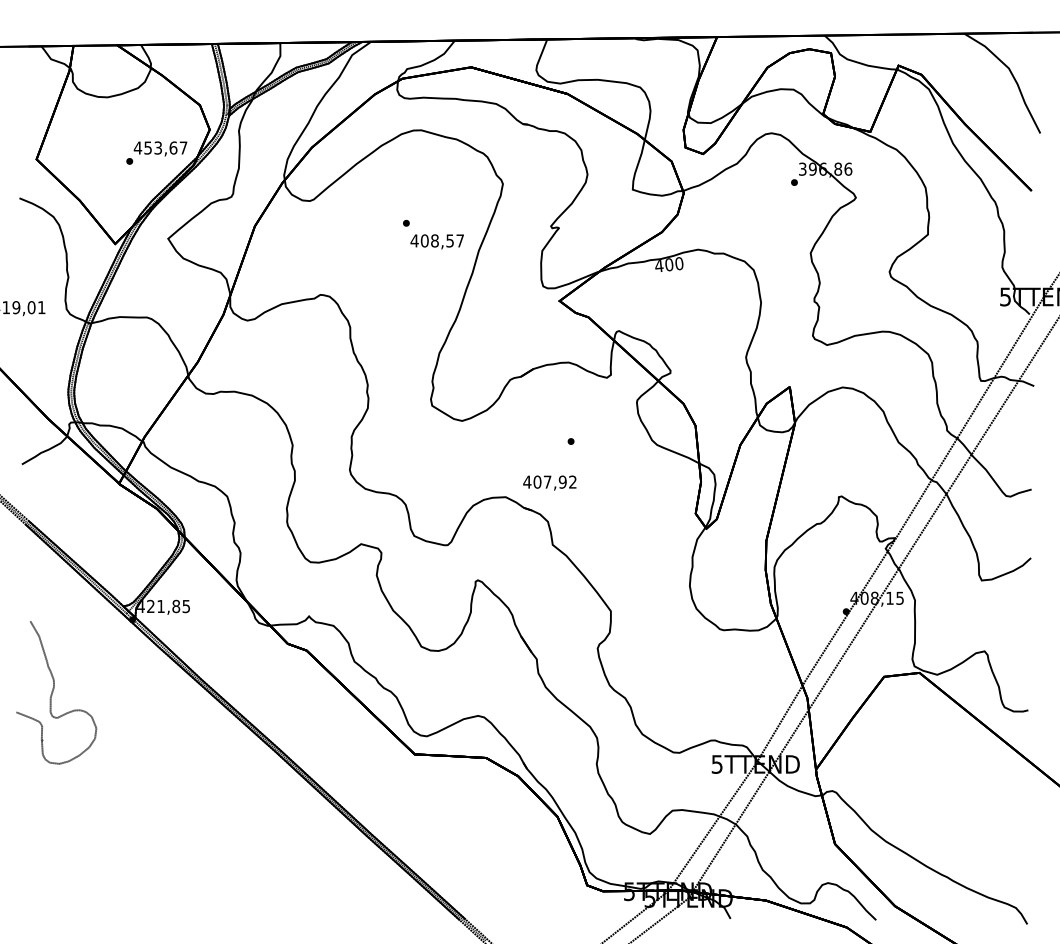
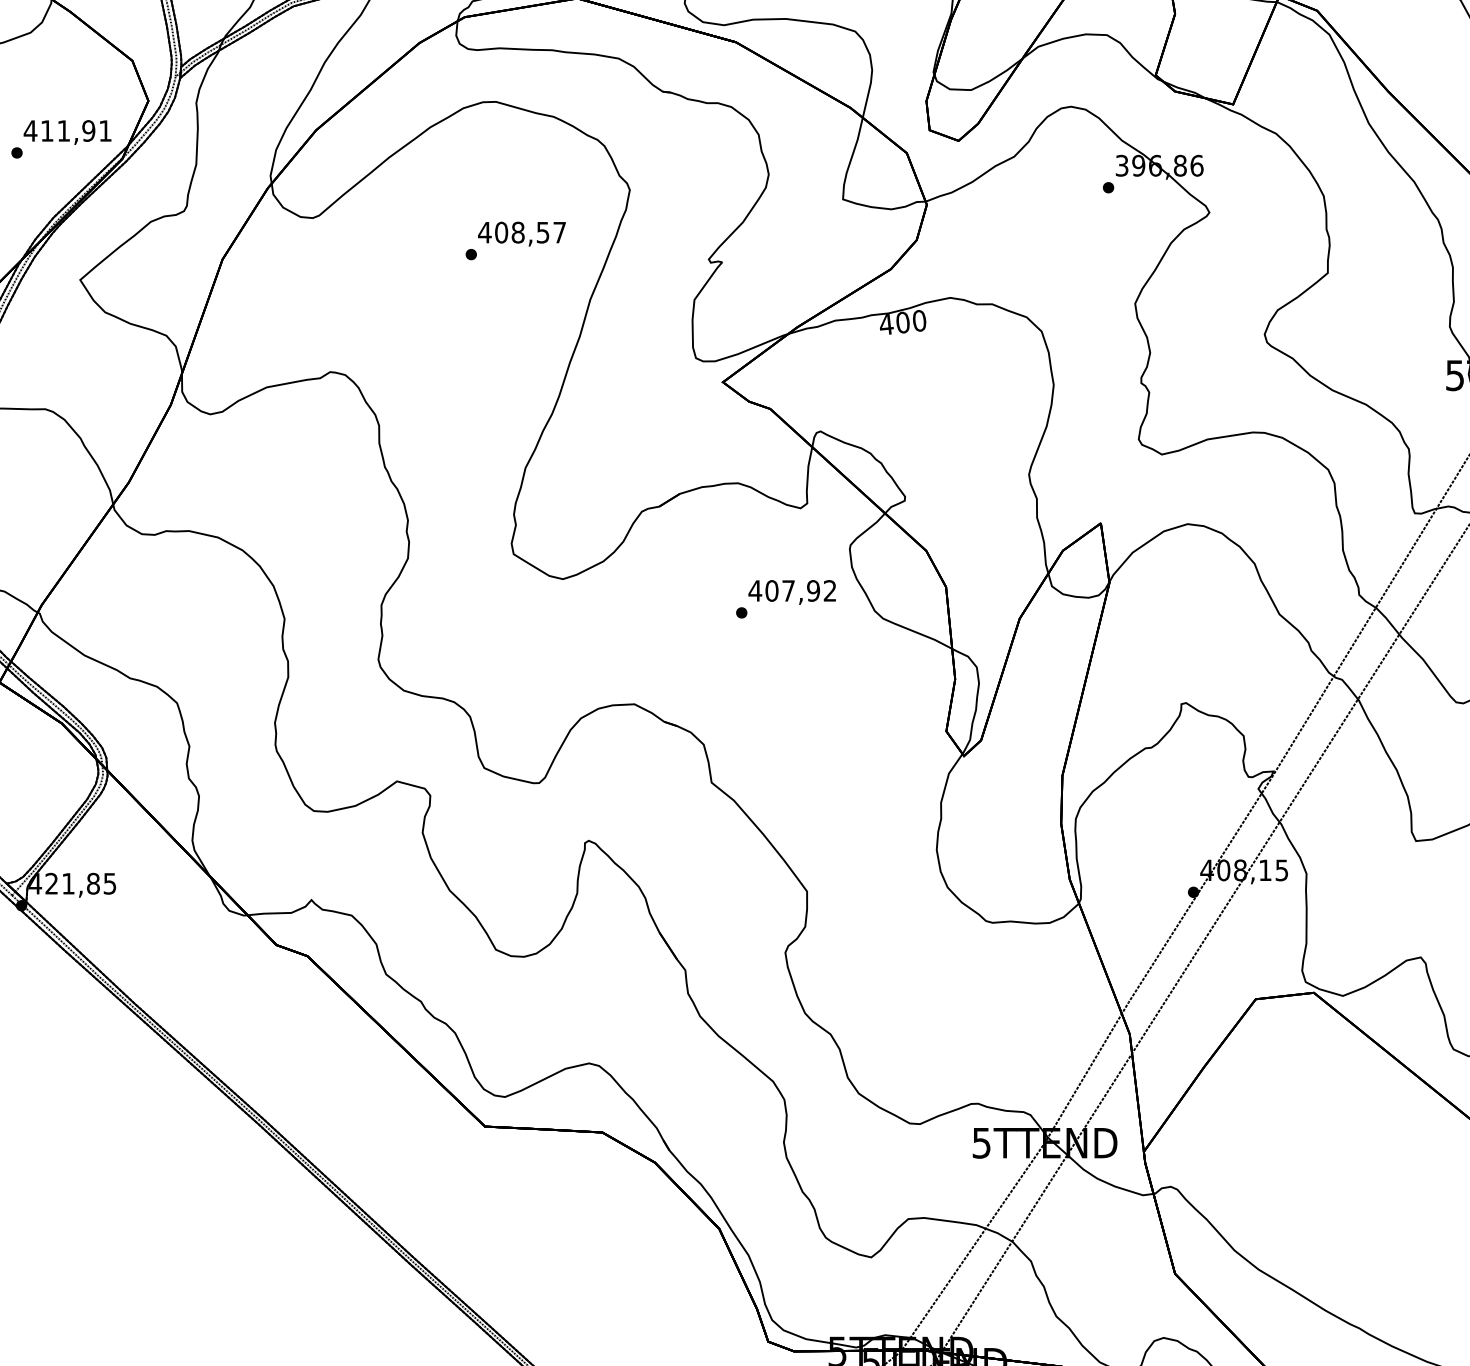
text: (165, 147) -> (75, 130), 453,67 -> 411,91
text: (436, 241) -> (520, 233), moved
text: (549, 482) -> (791, 591), moved

